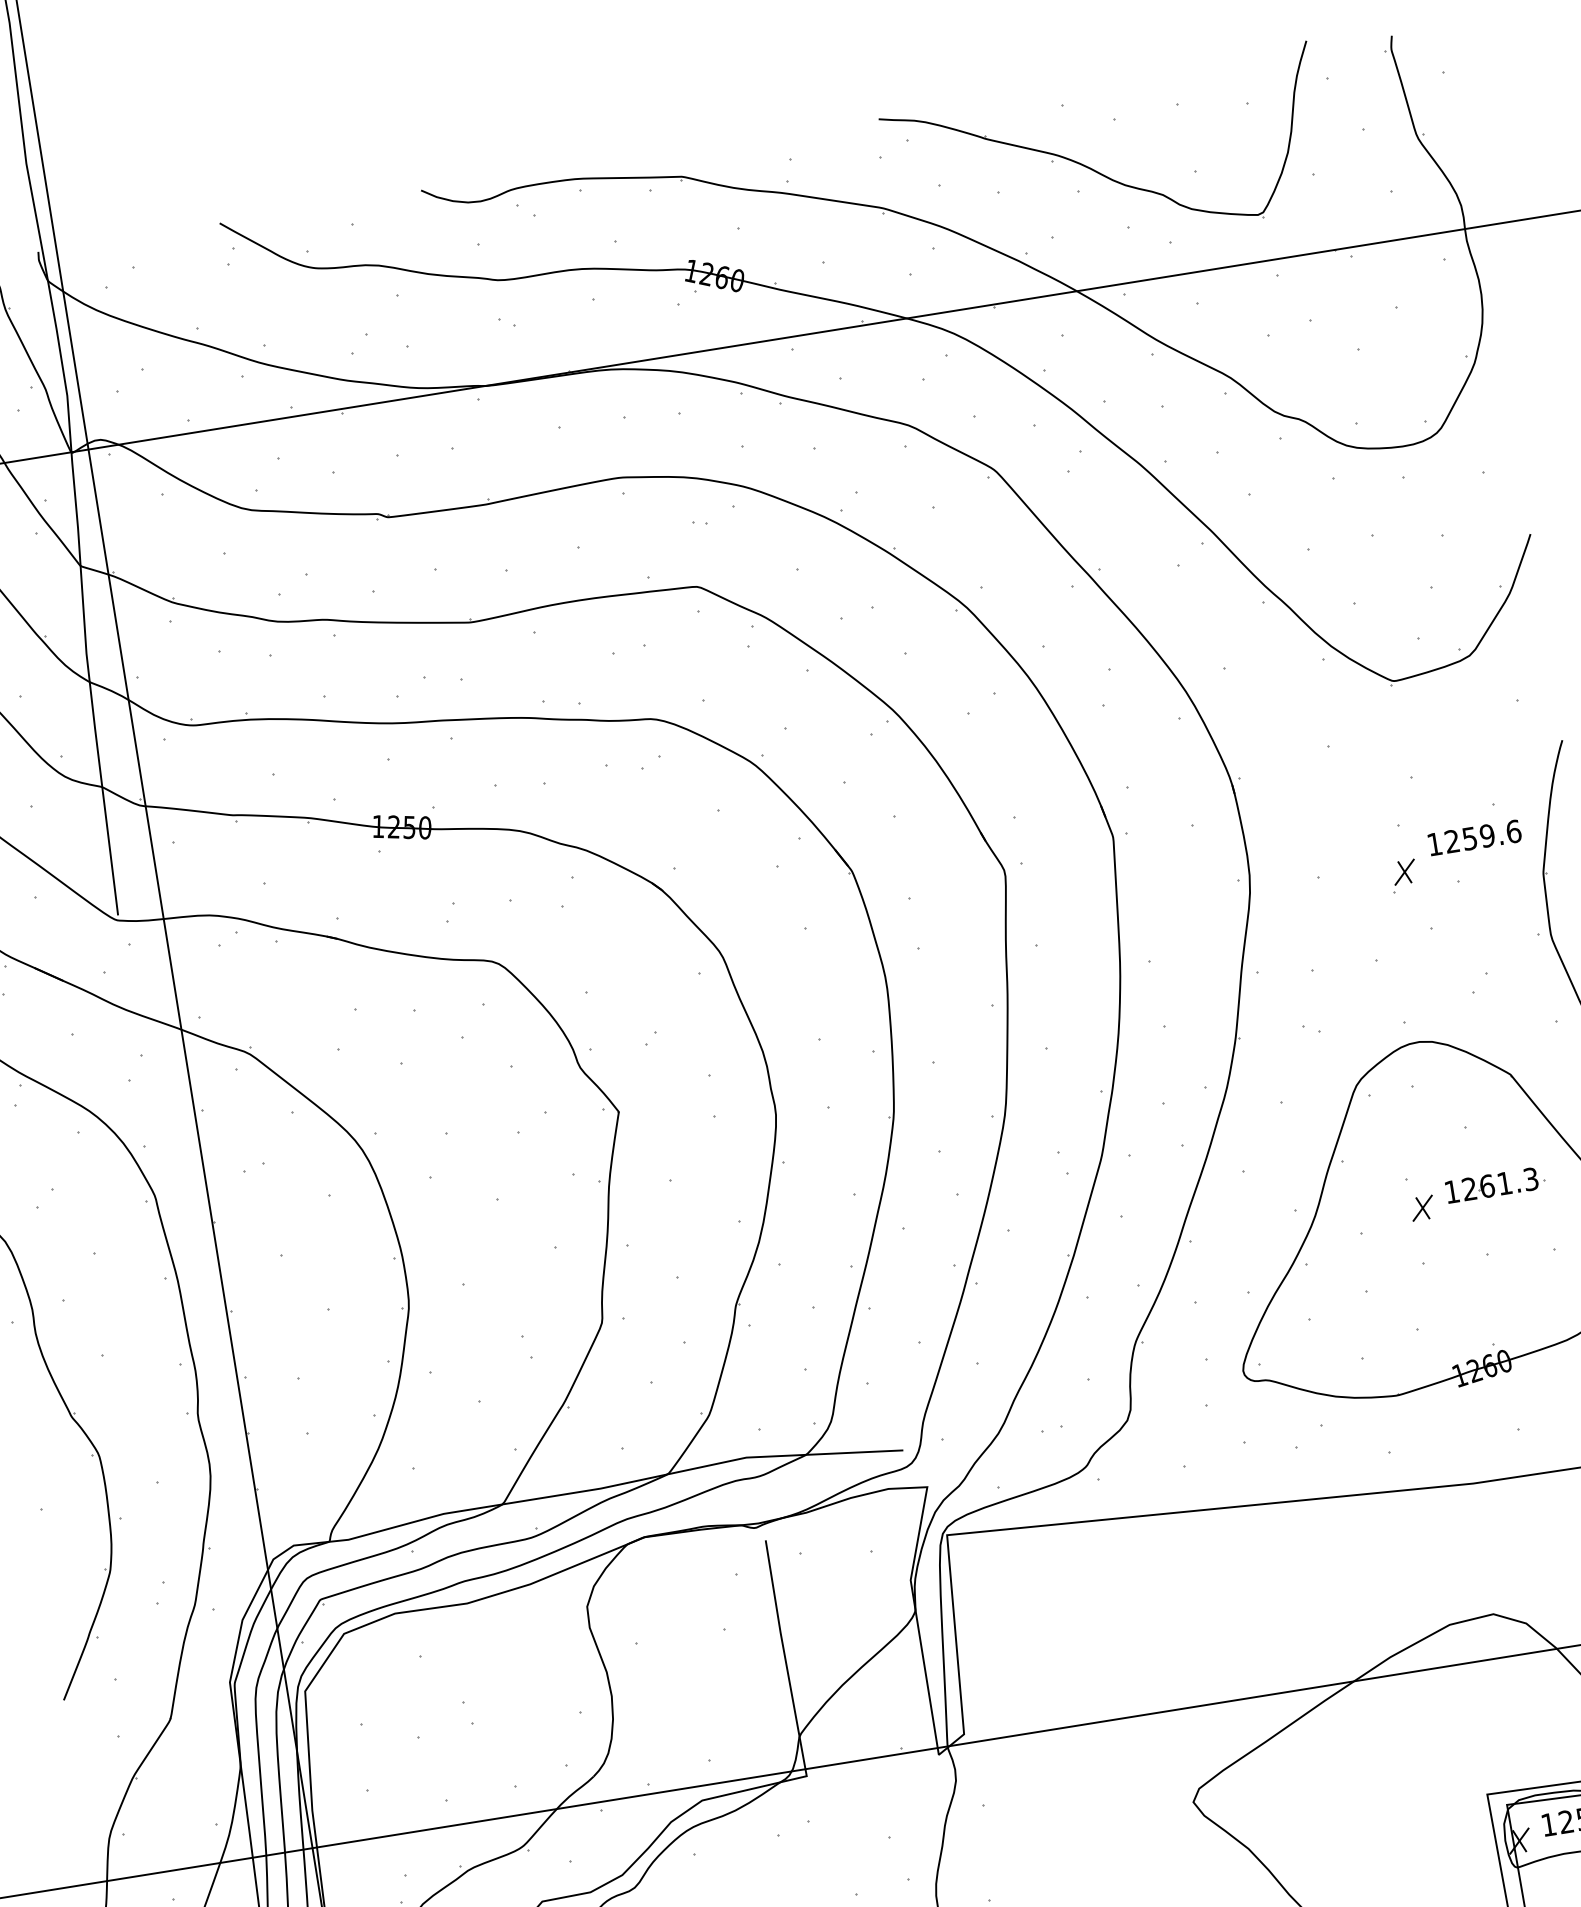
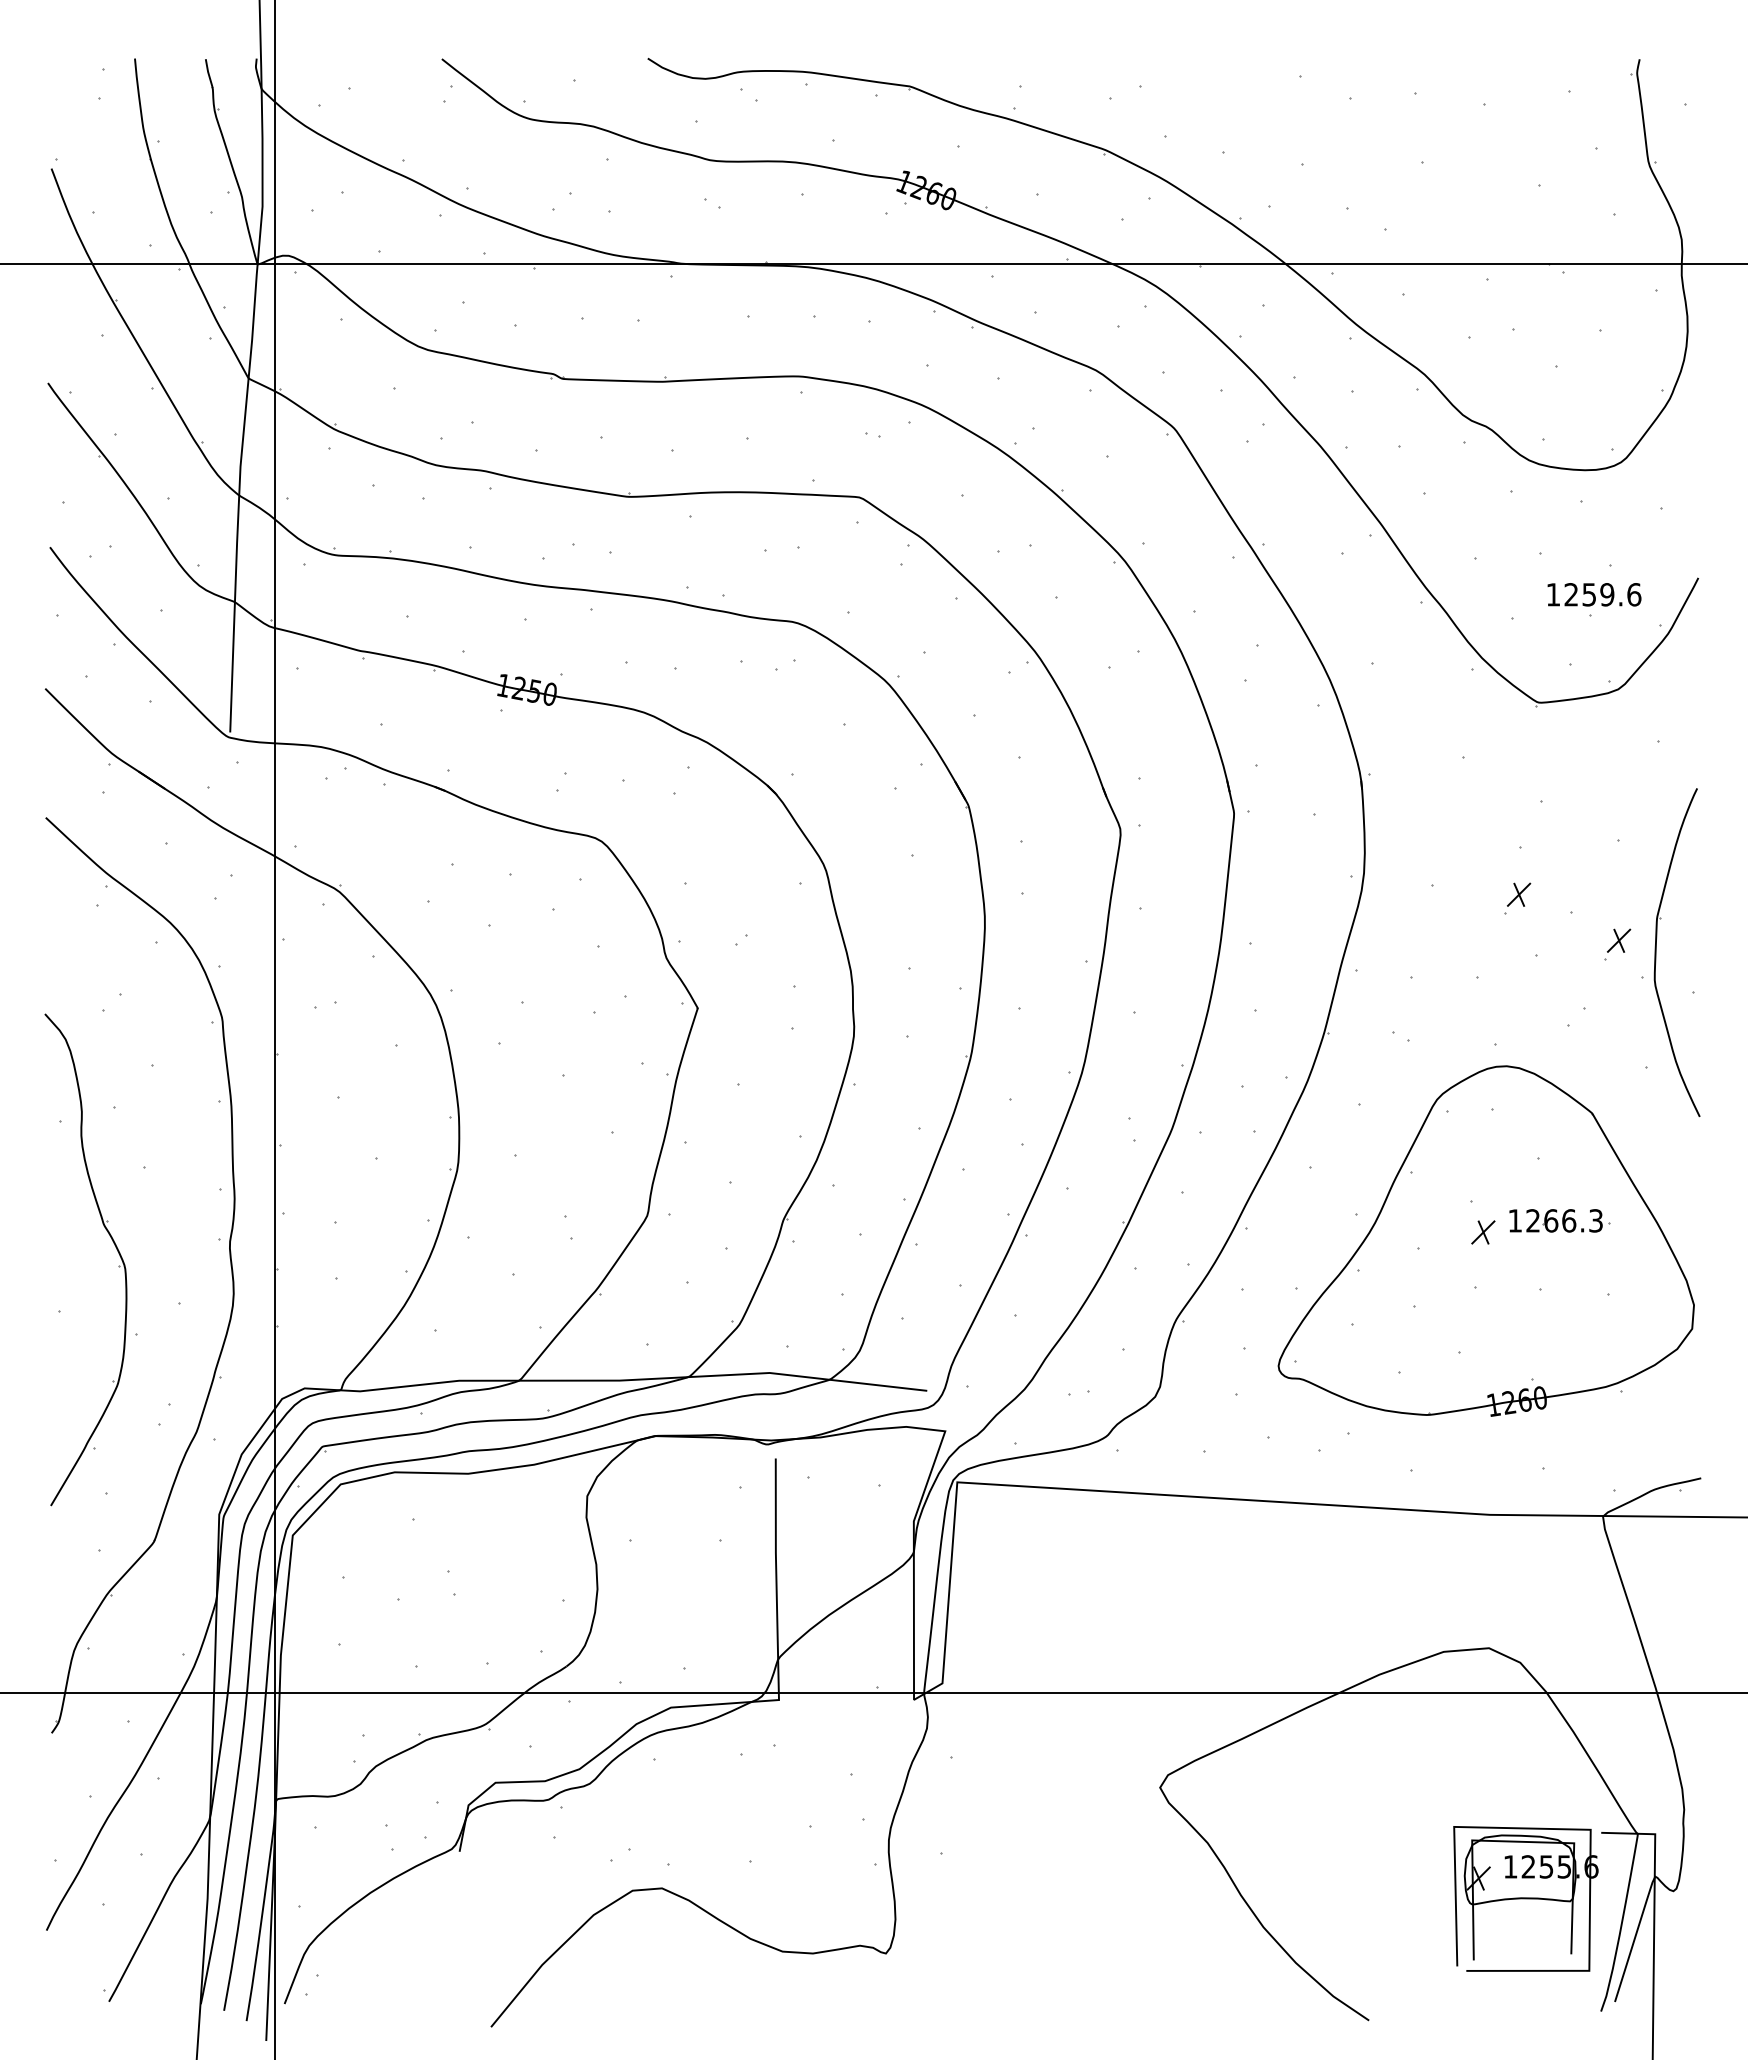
part: (1098, 171) -> (1325, 147), removed
text: (1474, 837) -> (1594, 594), moved
part: (1508, 905) -> (1617, 944), added
text: (1505, 1183) -> (1569, 1220), 1261.3 -> 1266.3

